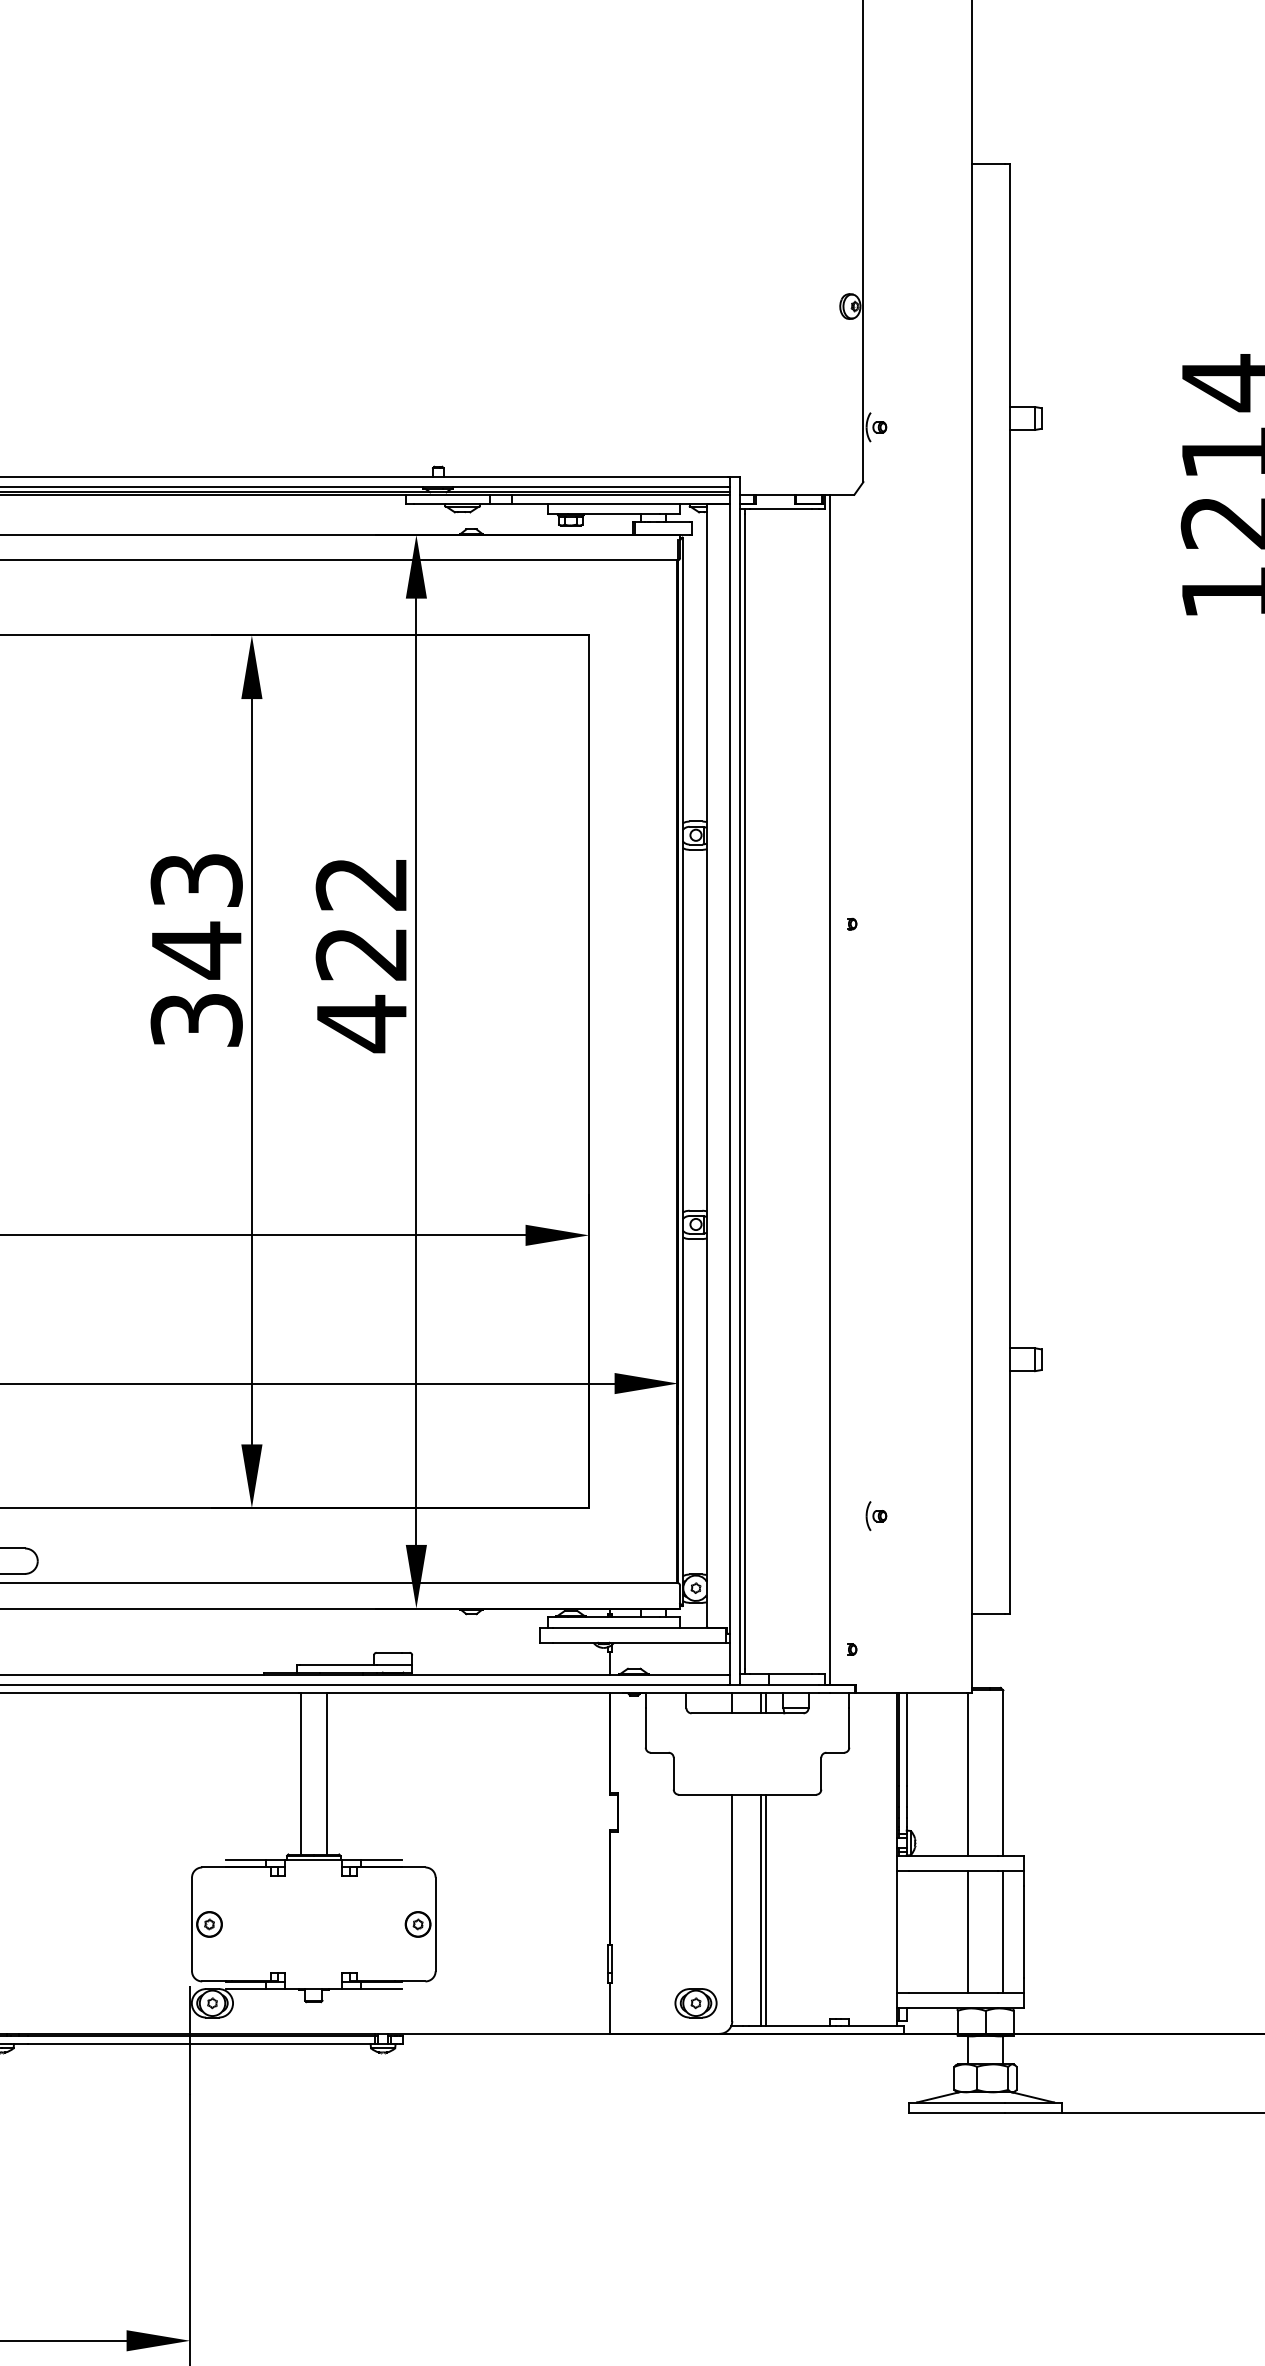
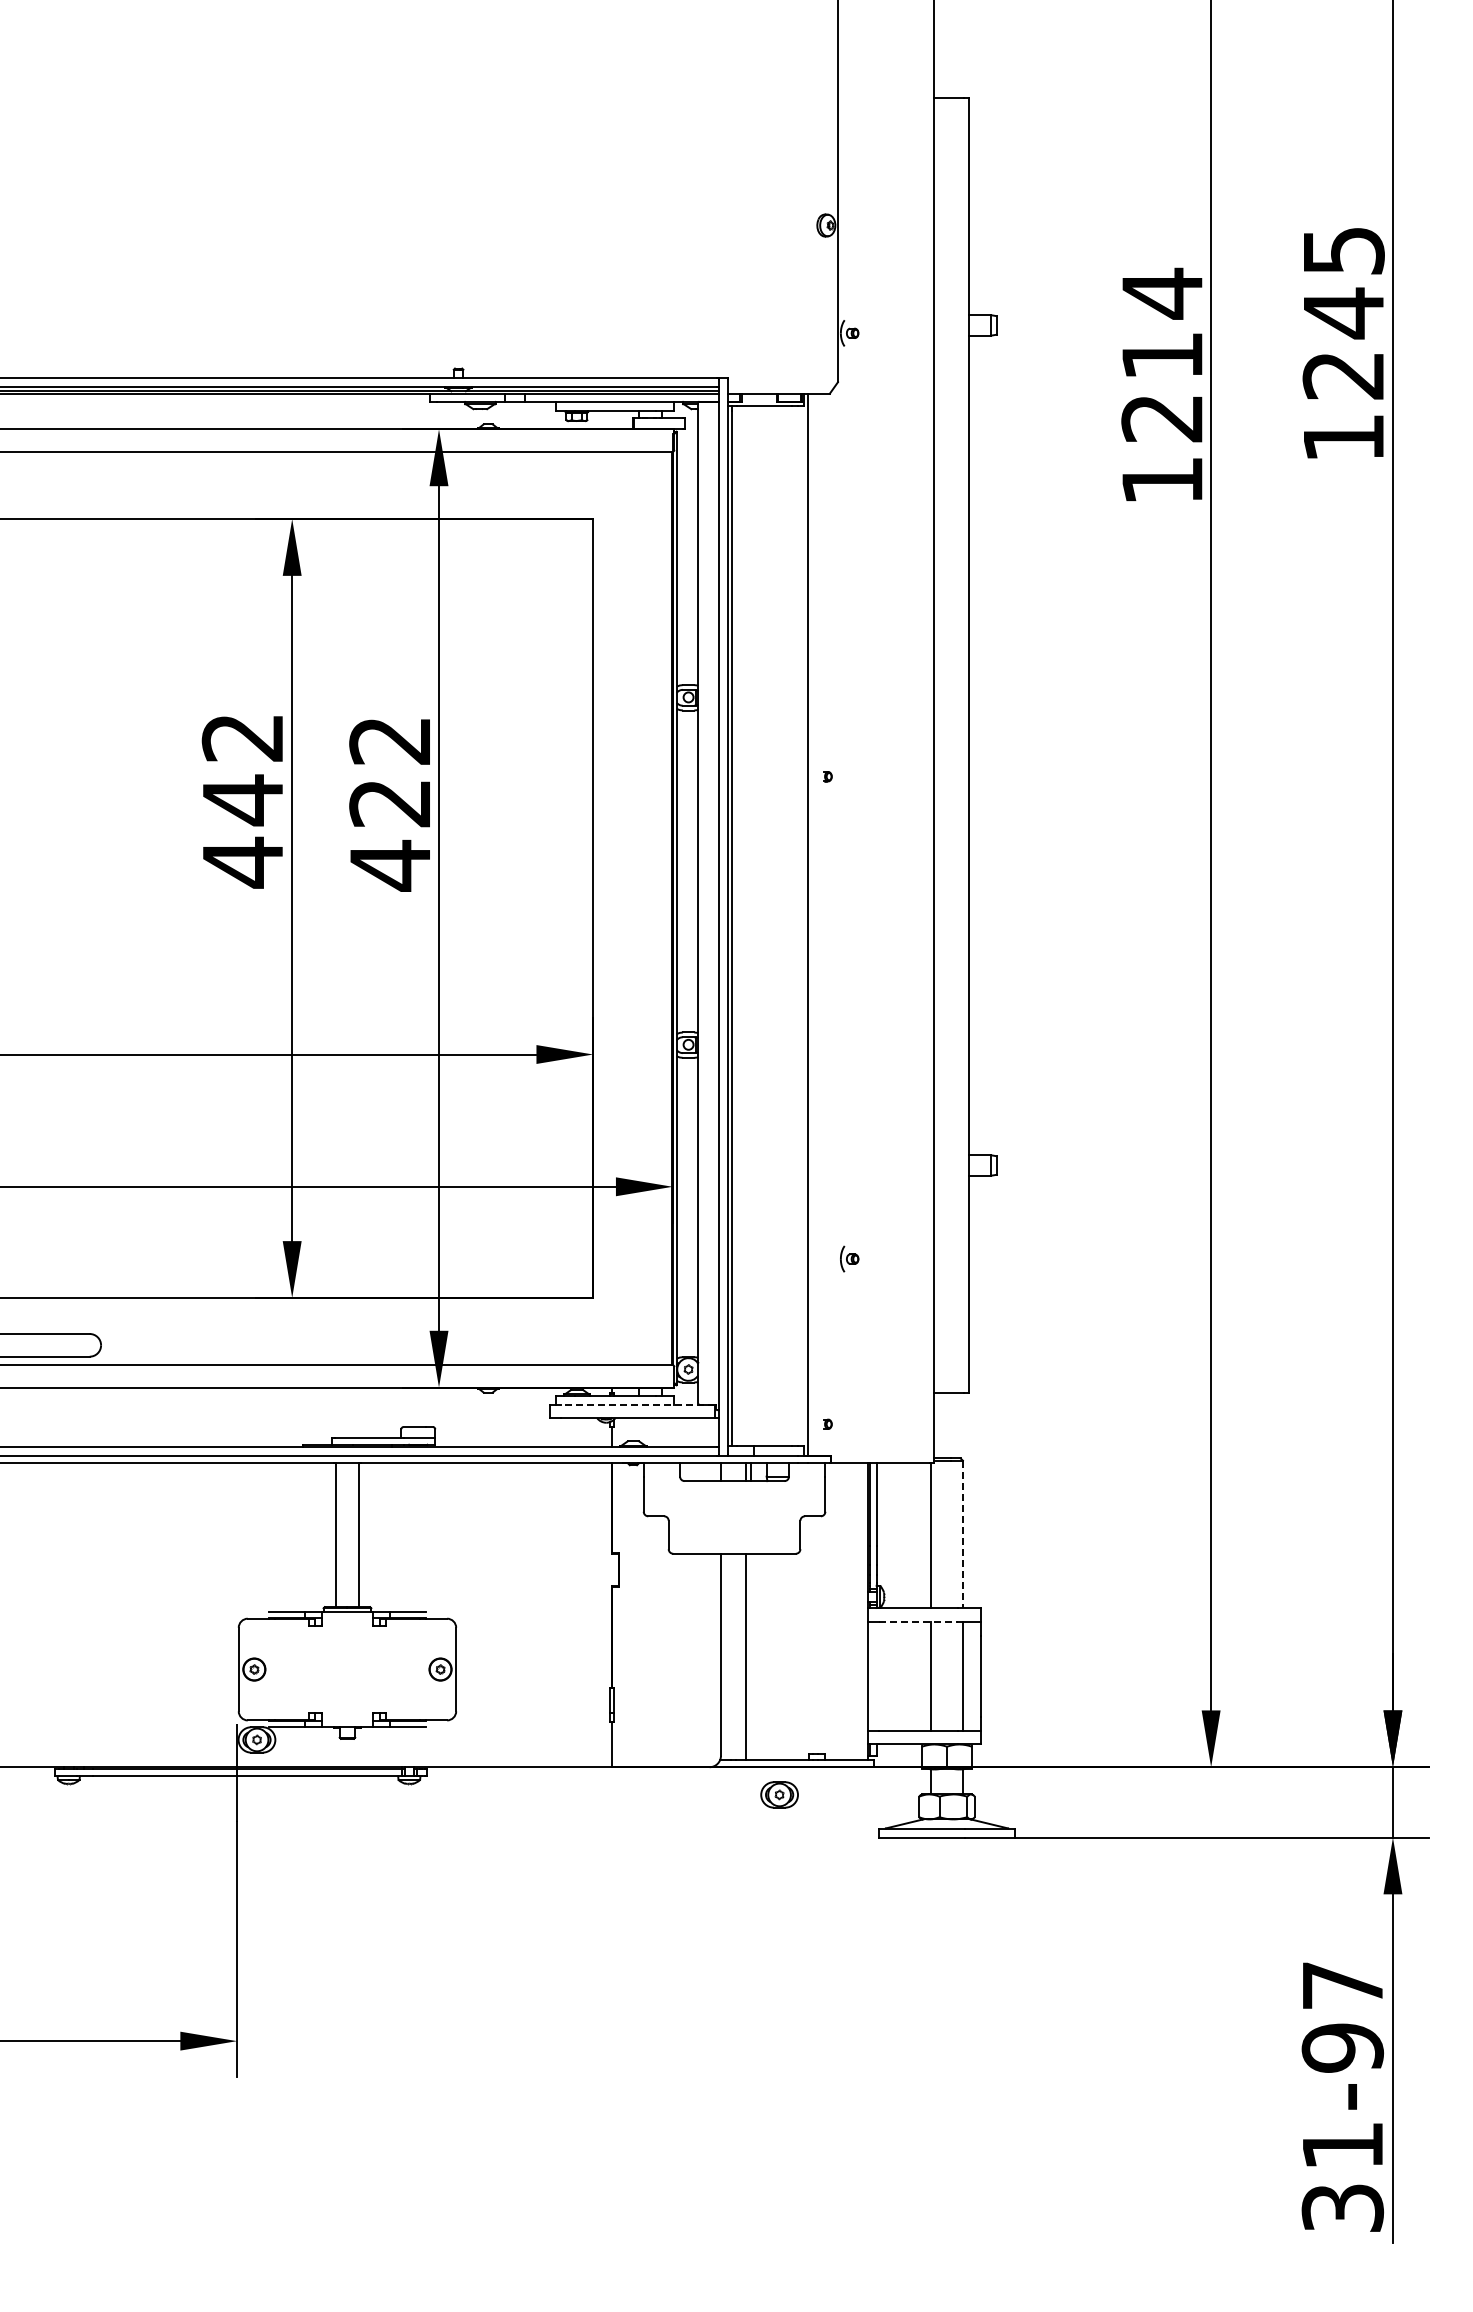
text: (196, 951) -> (242, 801), 343 -> 442
part: (876, 1515) -> (849, 1258), moved
line: (638, 1627) -> (637, 1404), solid -> dashed
line: (1002, 1773) -> (962, 1534), solid -> dashed
line: (953, 1870) -> (918, 1621), solid -> dashed
line: (766, 1909) -> (751, 1656), removed
part: (695, 2002) -> (779, 1794), moved

